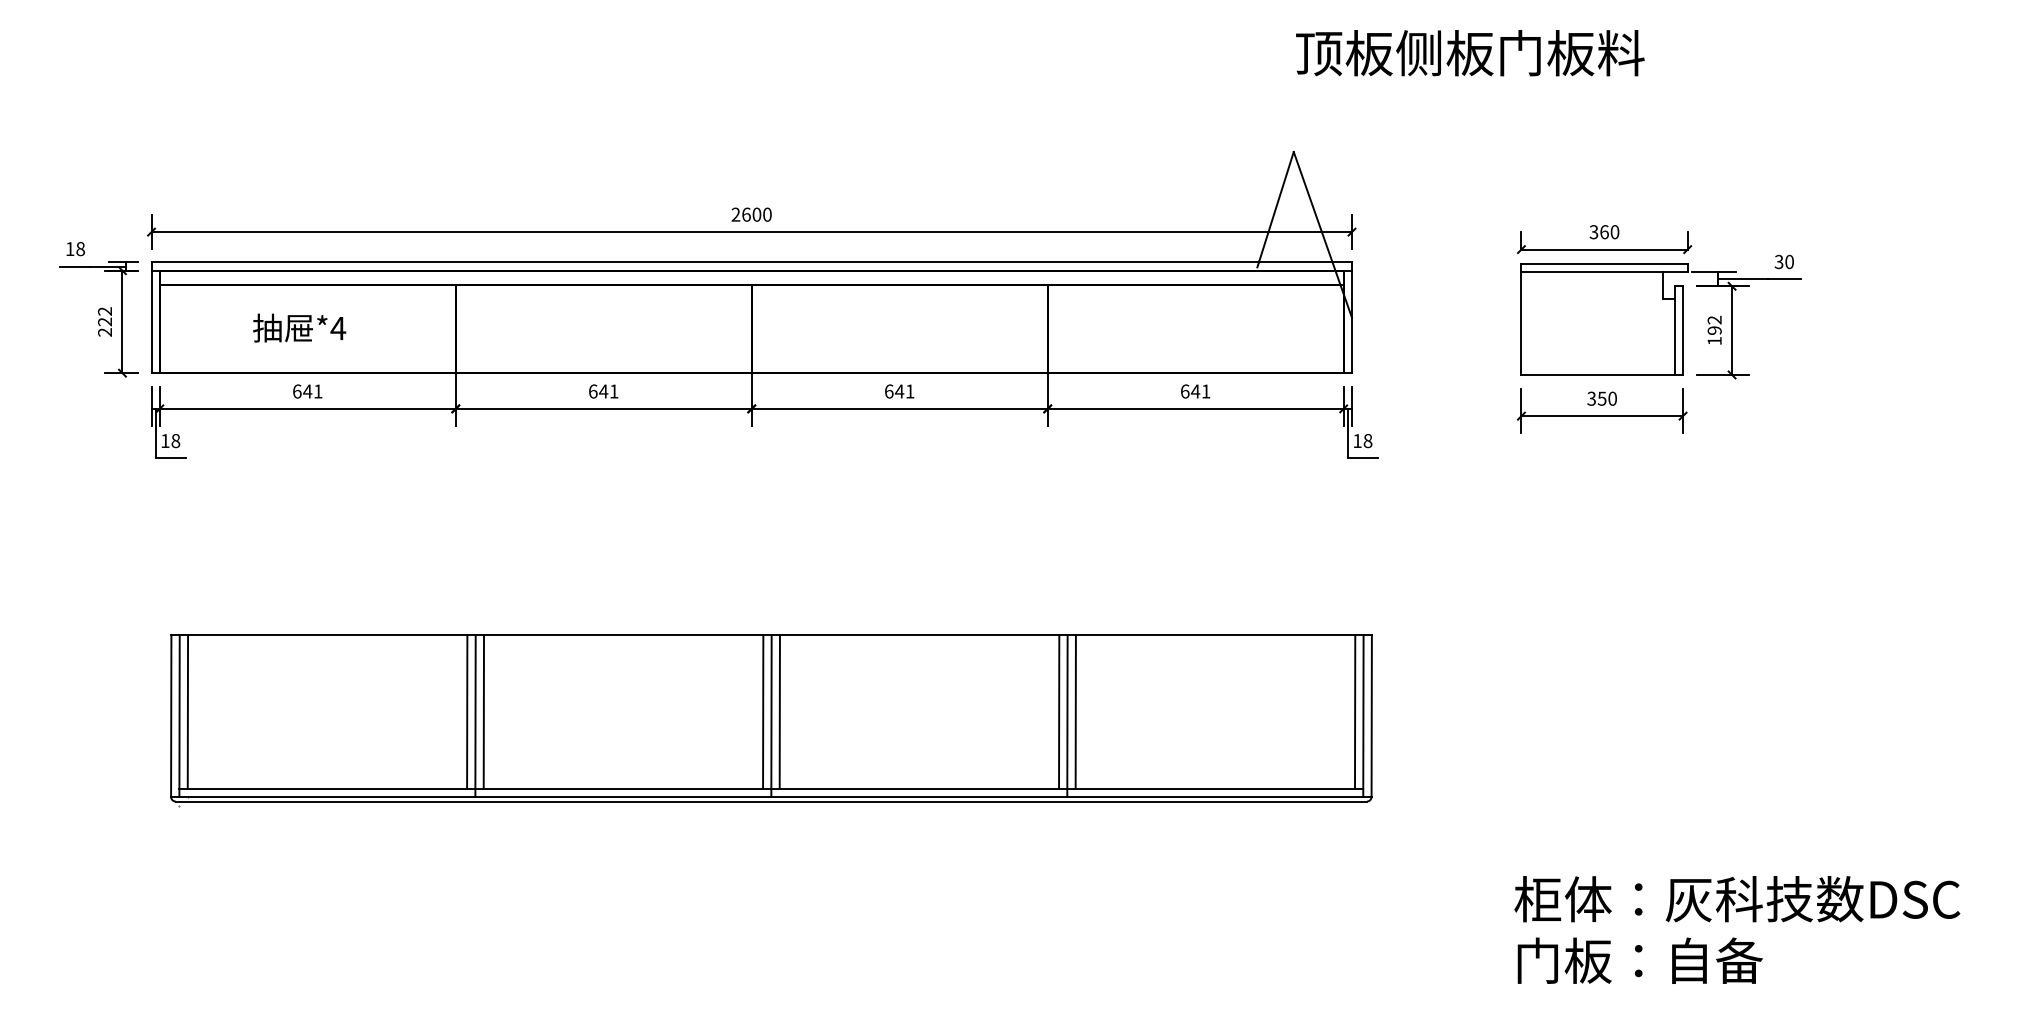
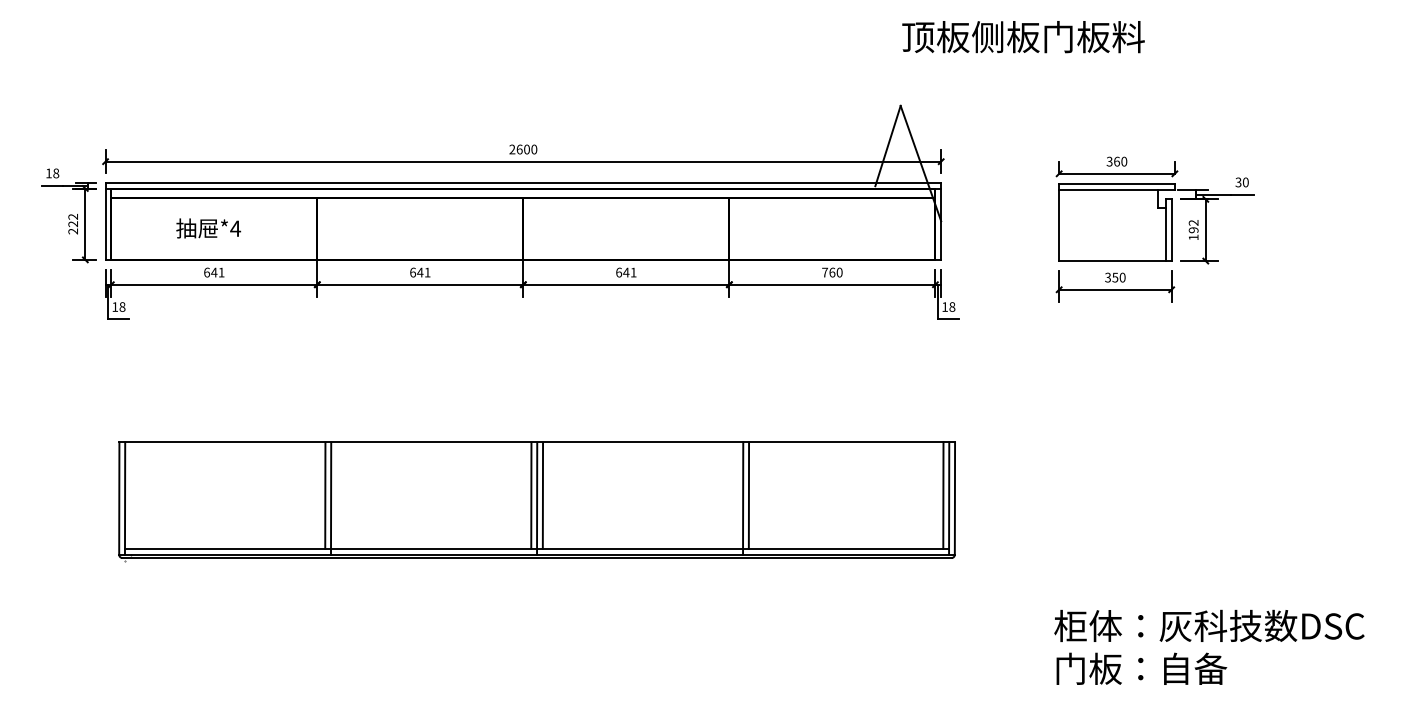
text: (1195, 391) -> (832, 272), 641 -> 760
line: (187, 711) -> (130, 495), removed
line: (483, 711) -> (336, 495), removed
line: (1059, 711) -> (737, 495), removed

